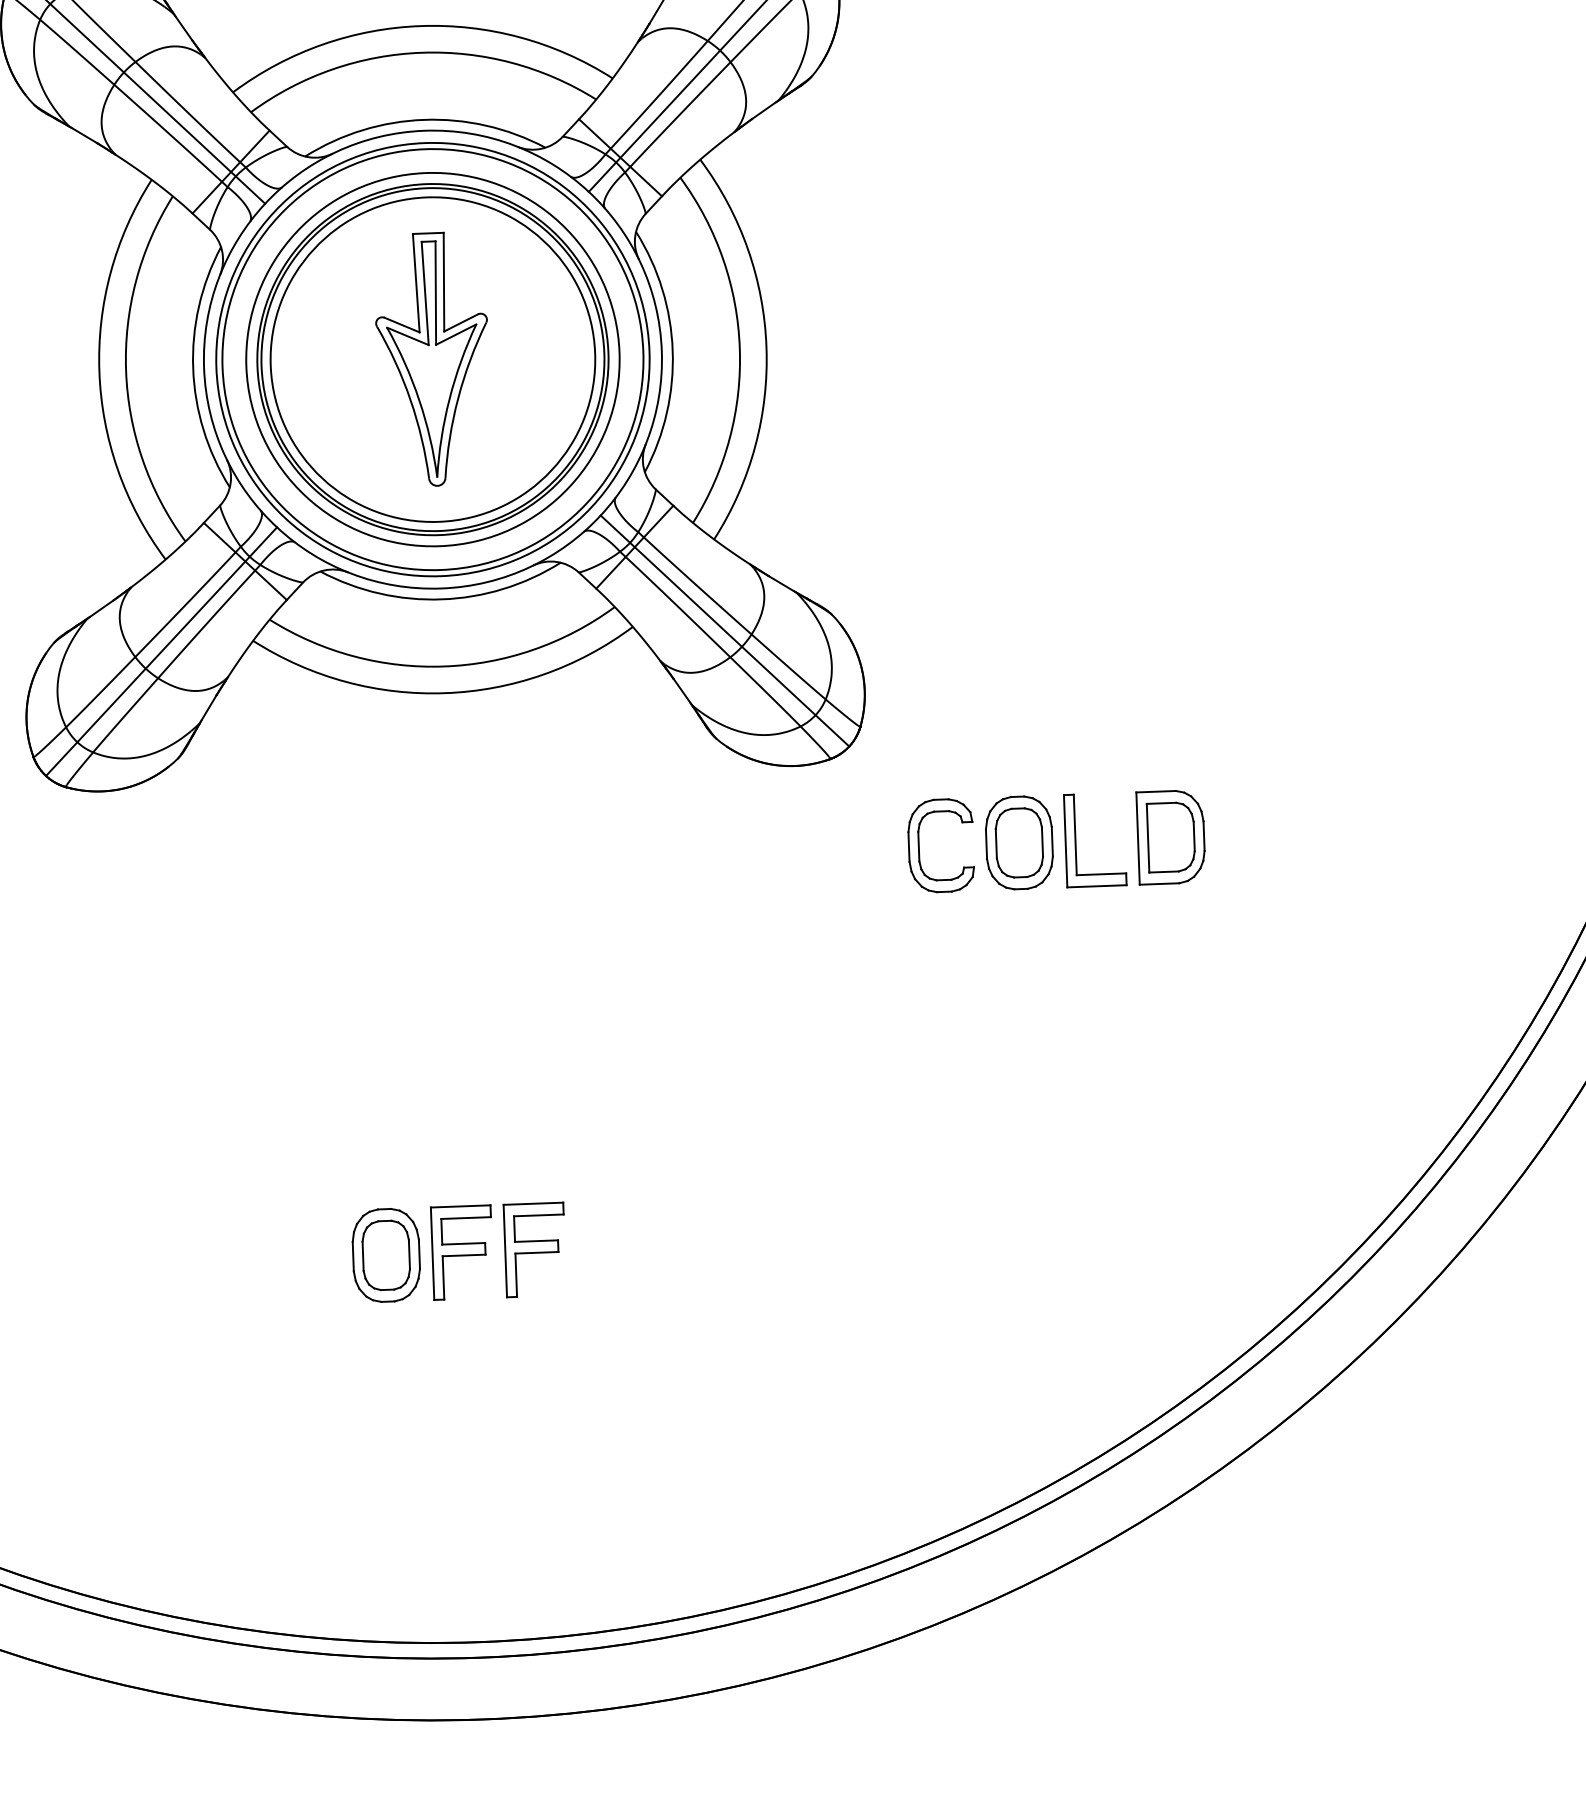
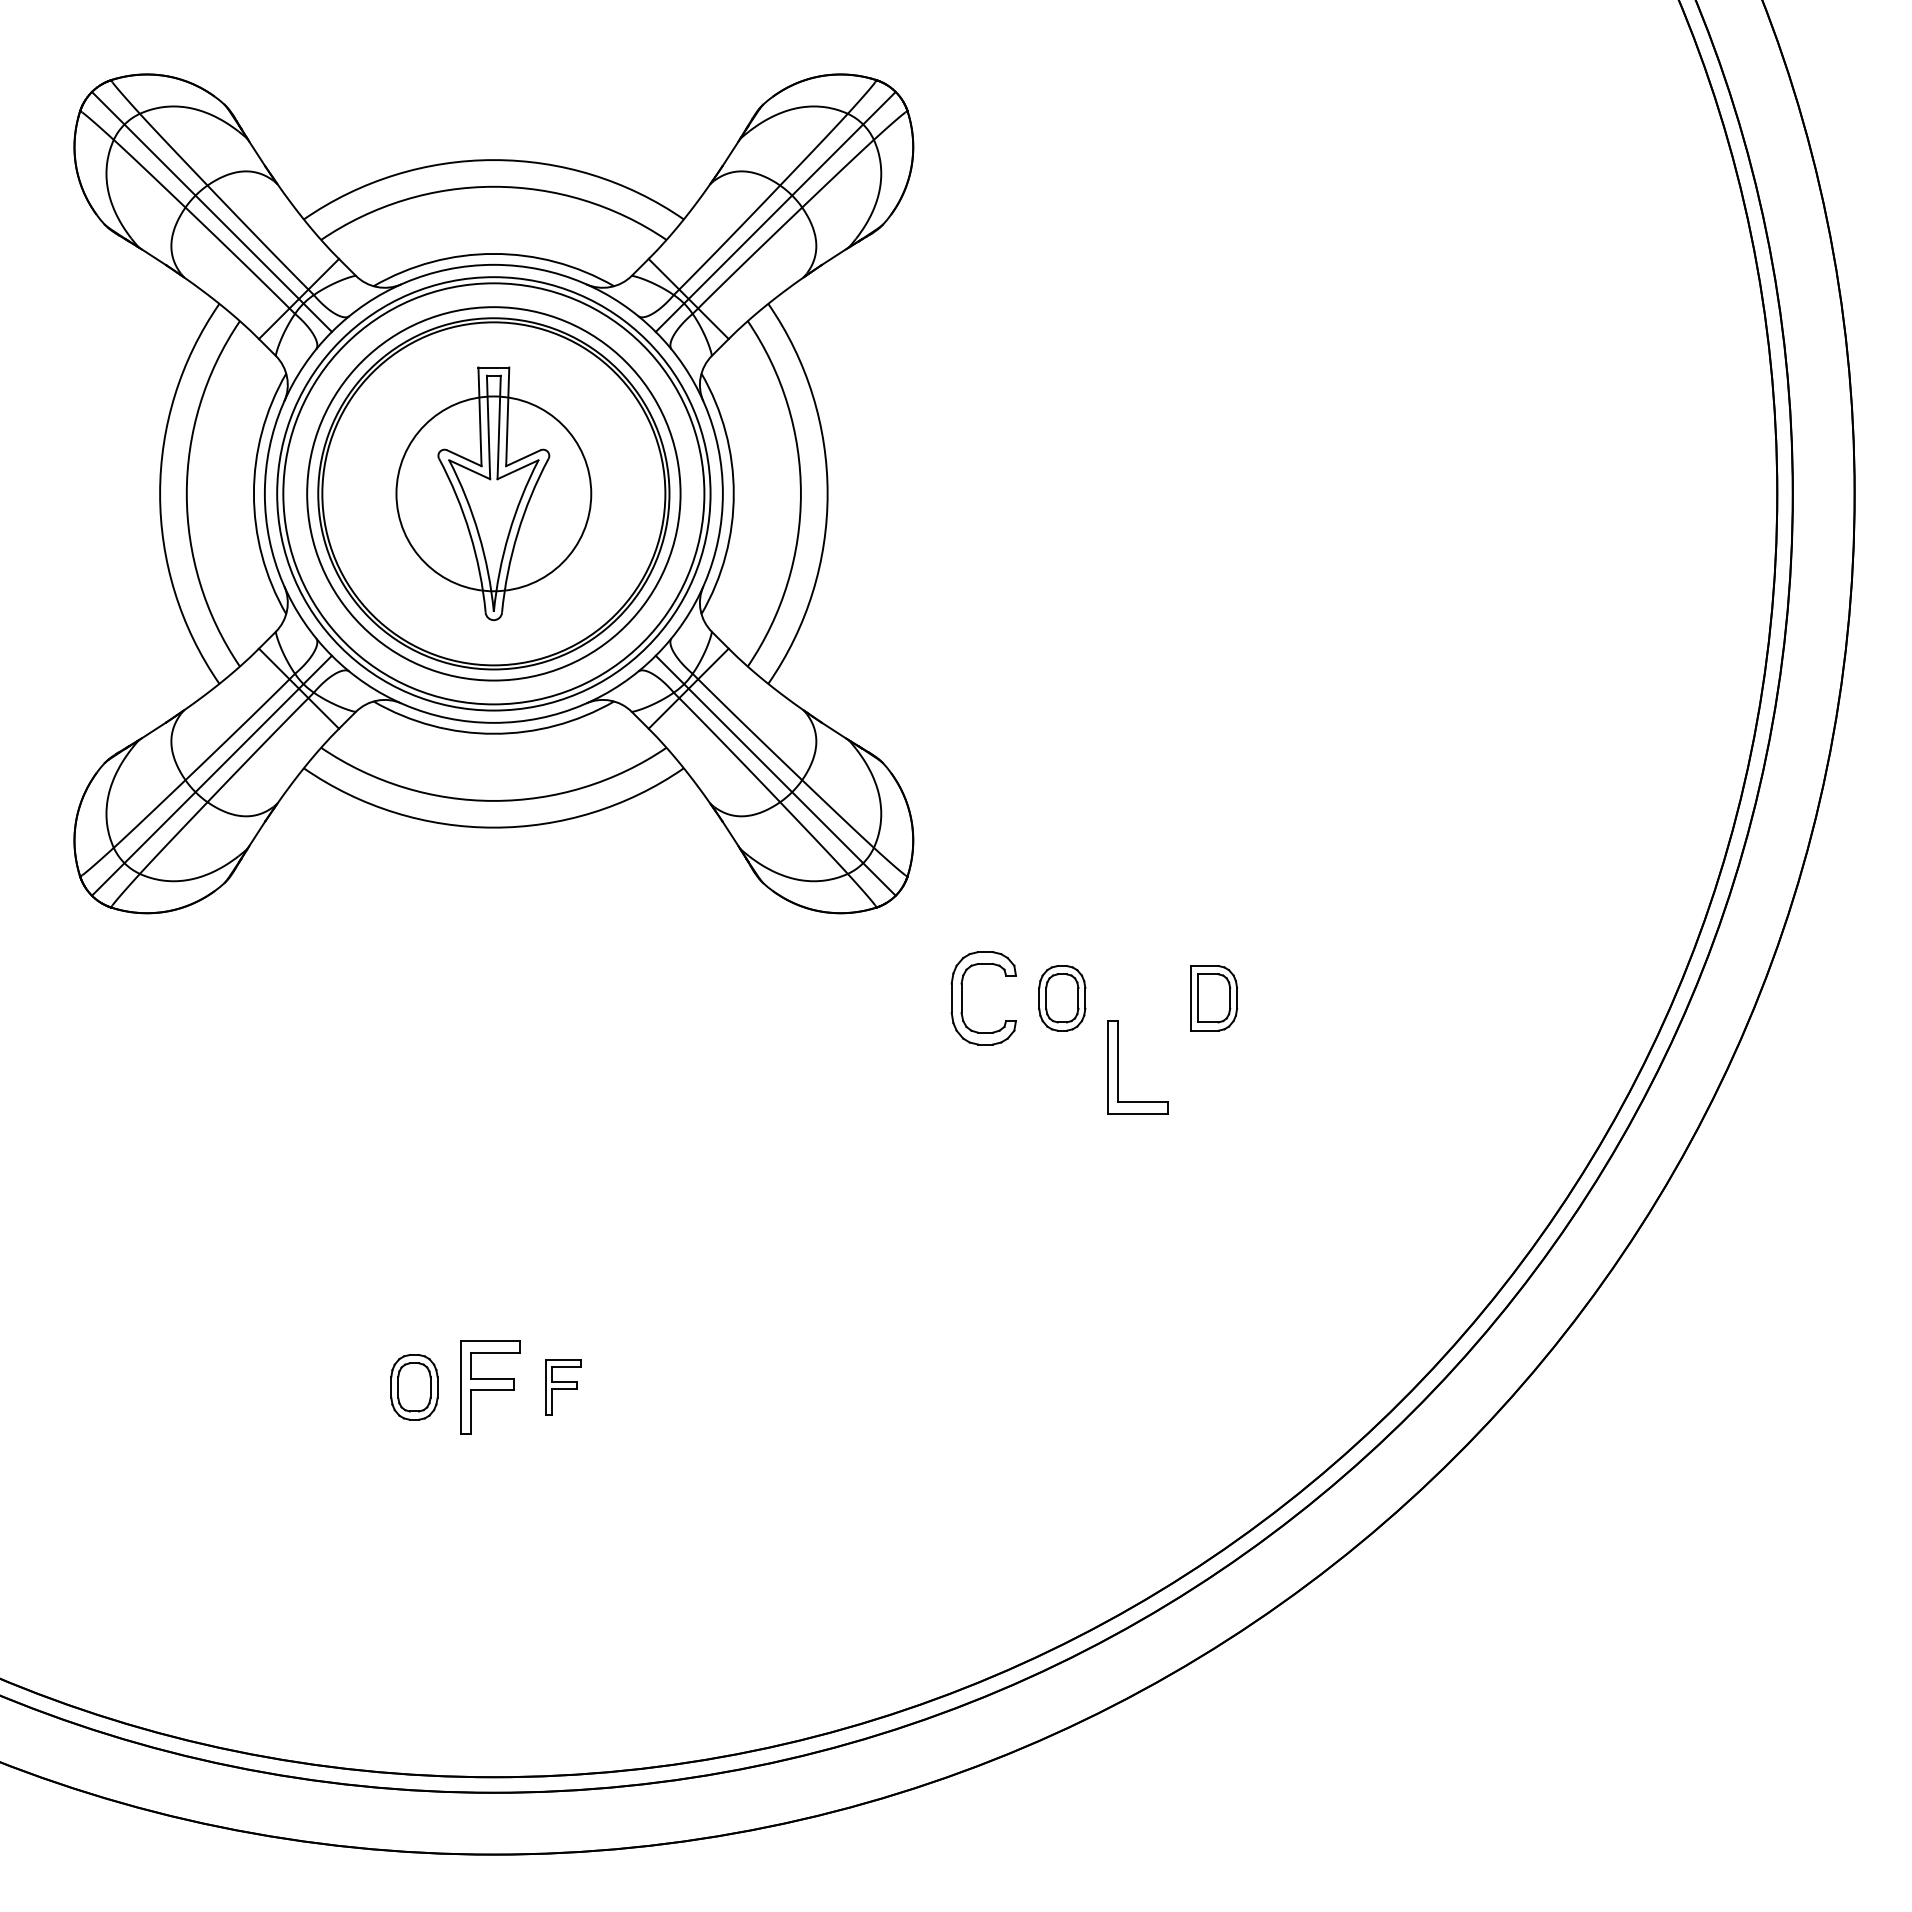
circle: (432, 359) -> (493, 493), size x0.6
part: (1170, 837) -> (1213, 998), size x0.7
part: (1075, 841) -> (1118, 1067), moved
part: (1019, 843) -> (1062, 998), size x0.7
part: (535, 1250) -> (563, 1387), size x0.6
part: (386, 1255) -> (414, 1387), size x0.7

